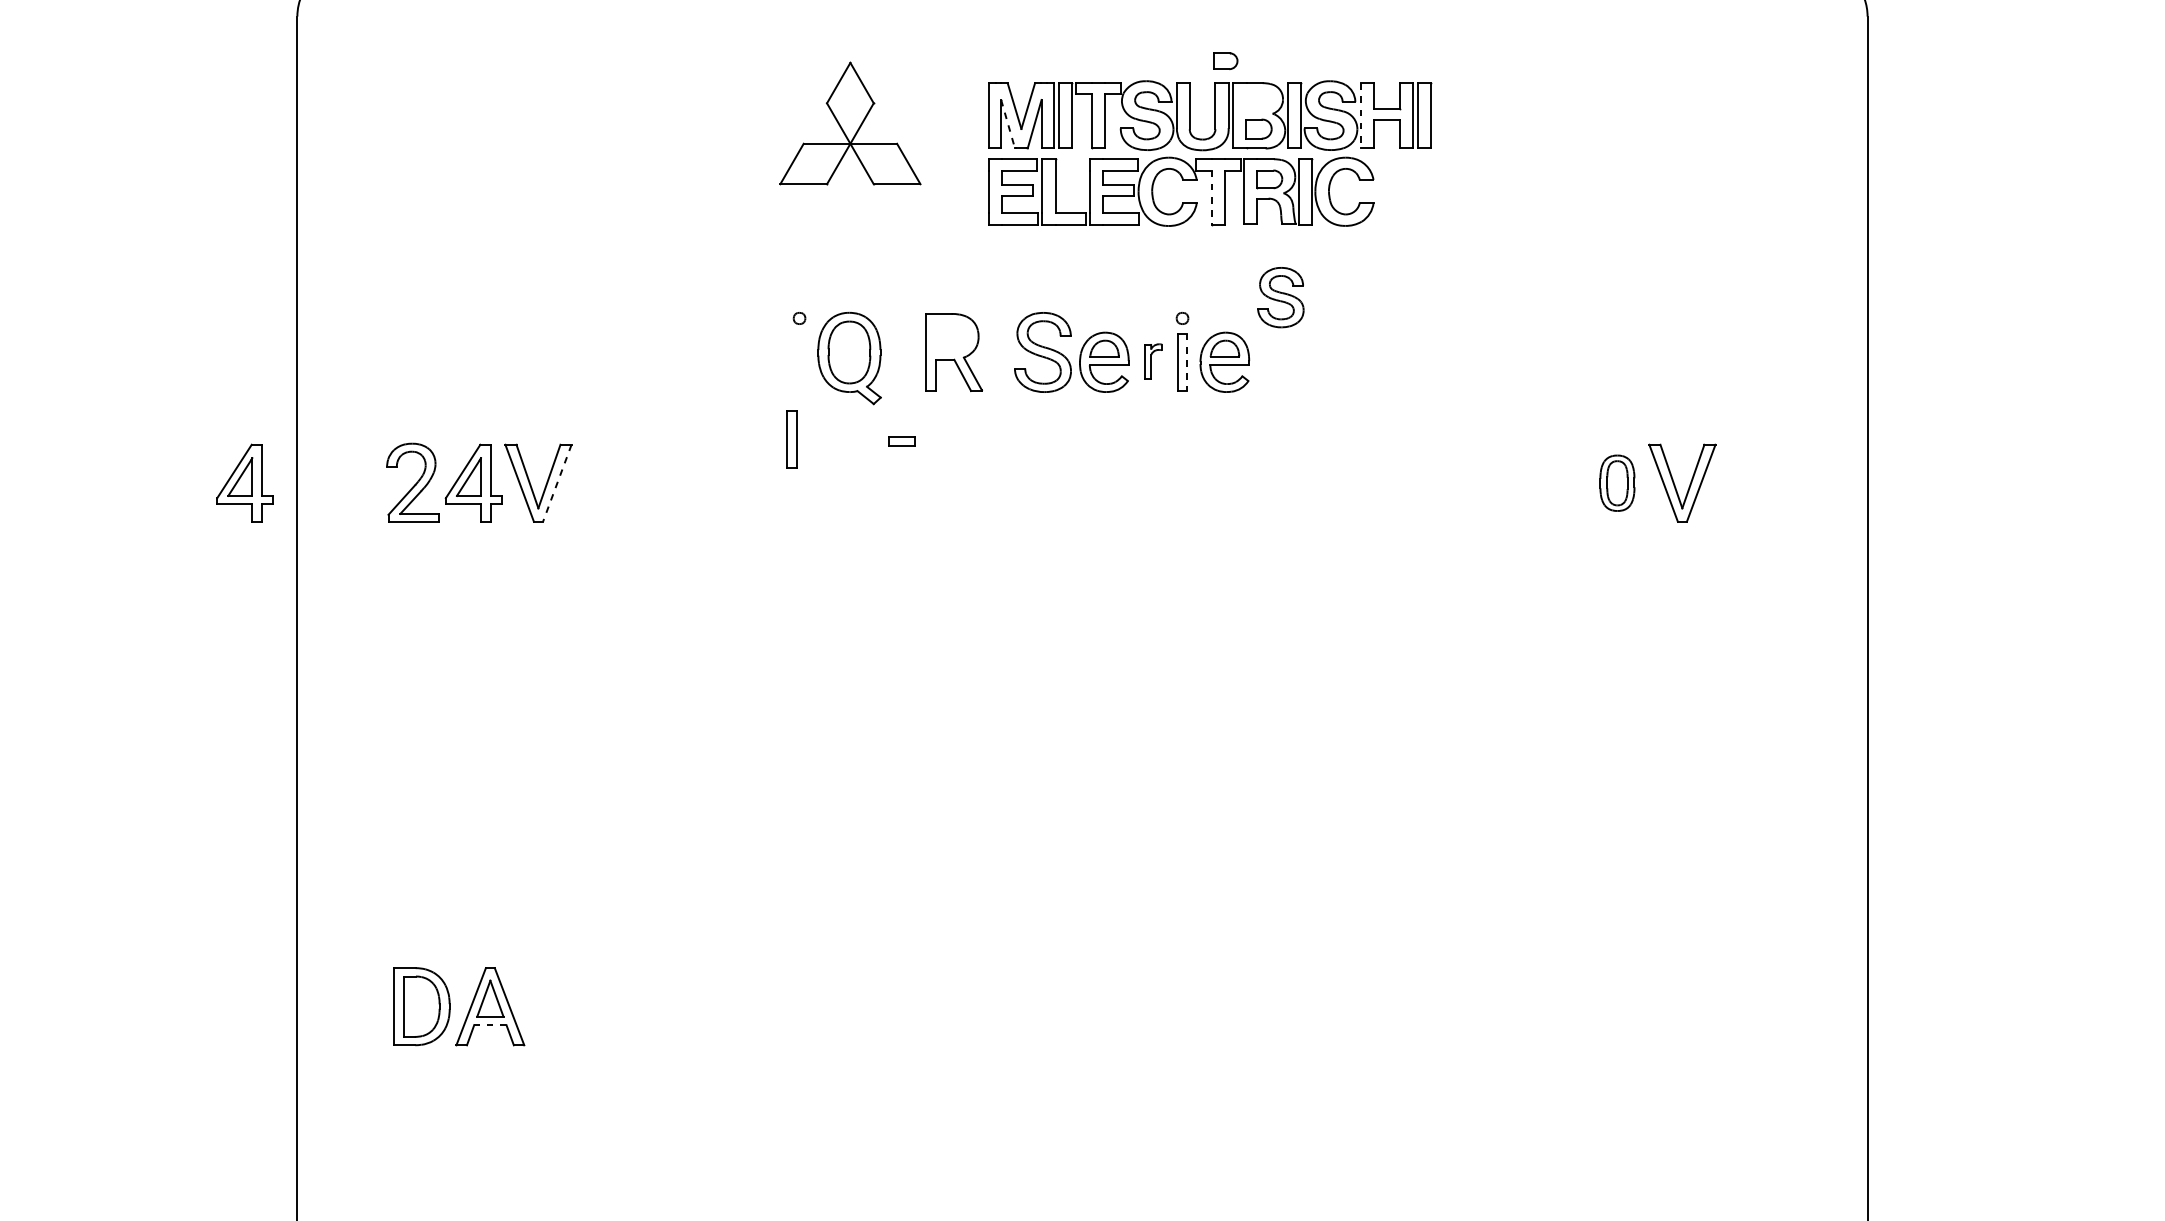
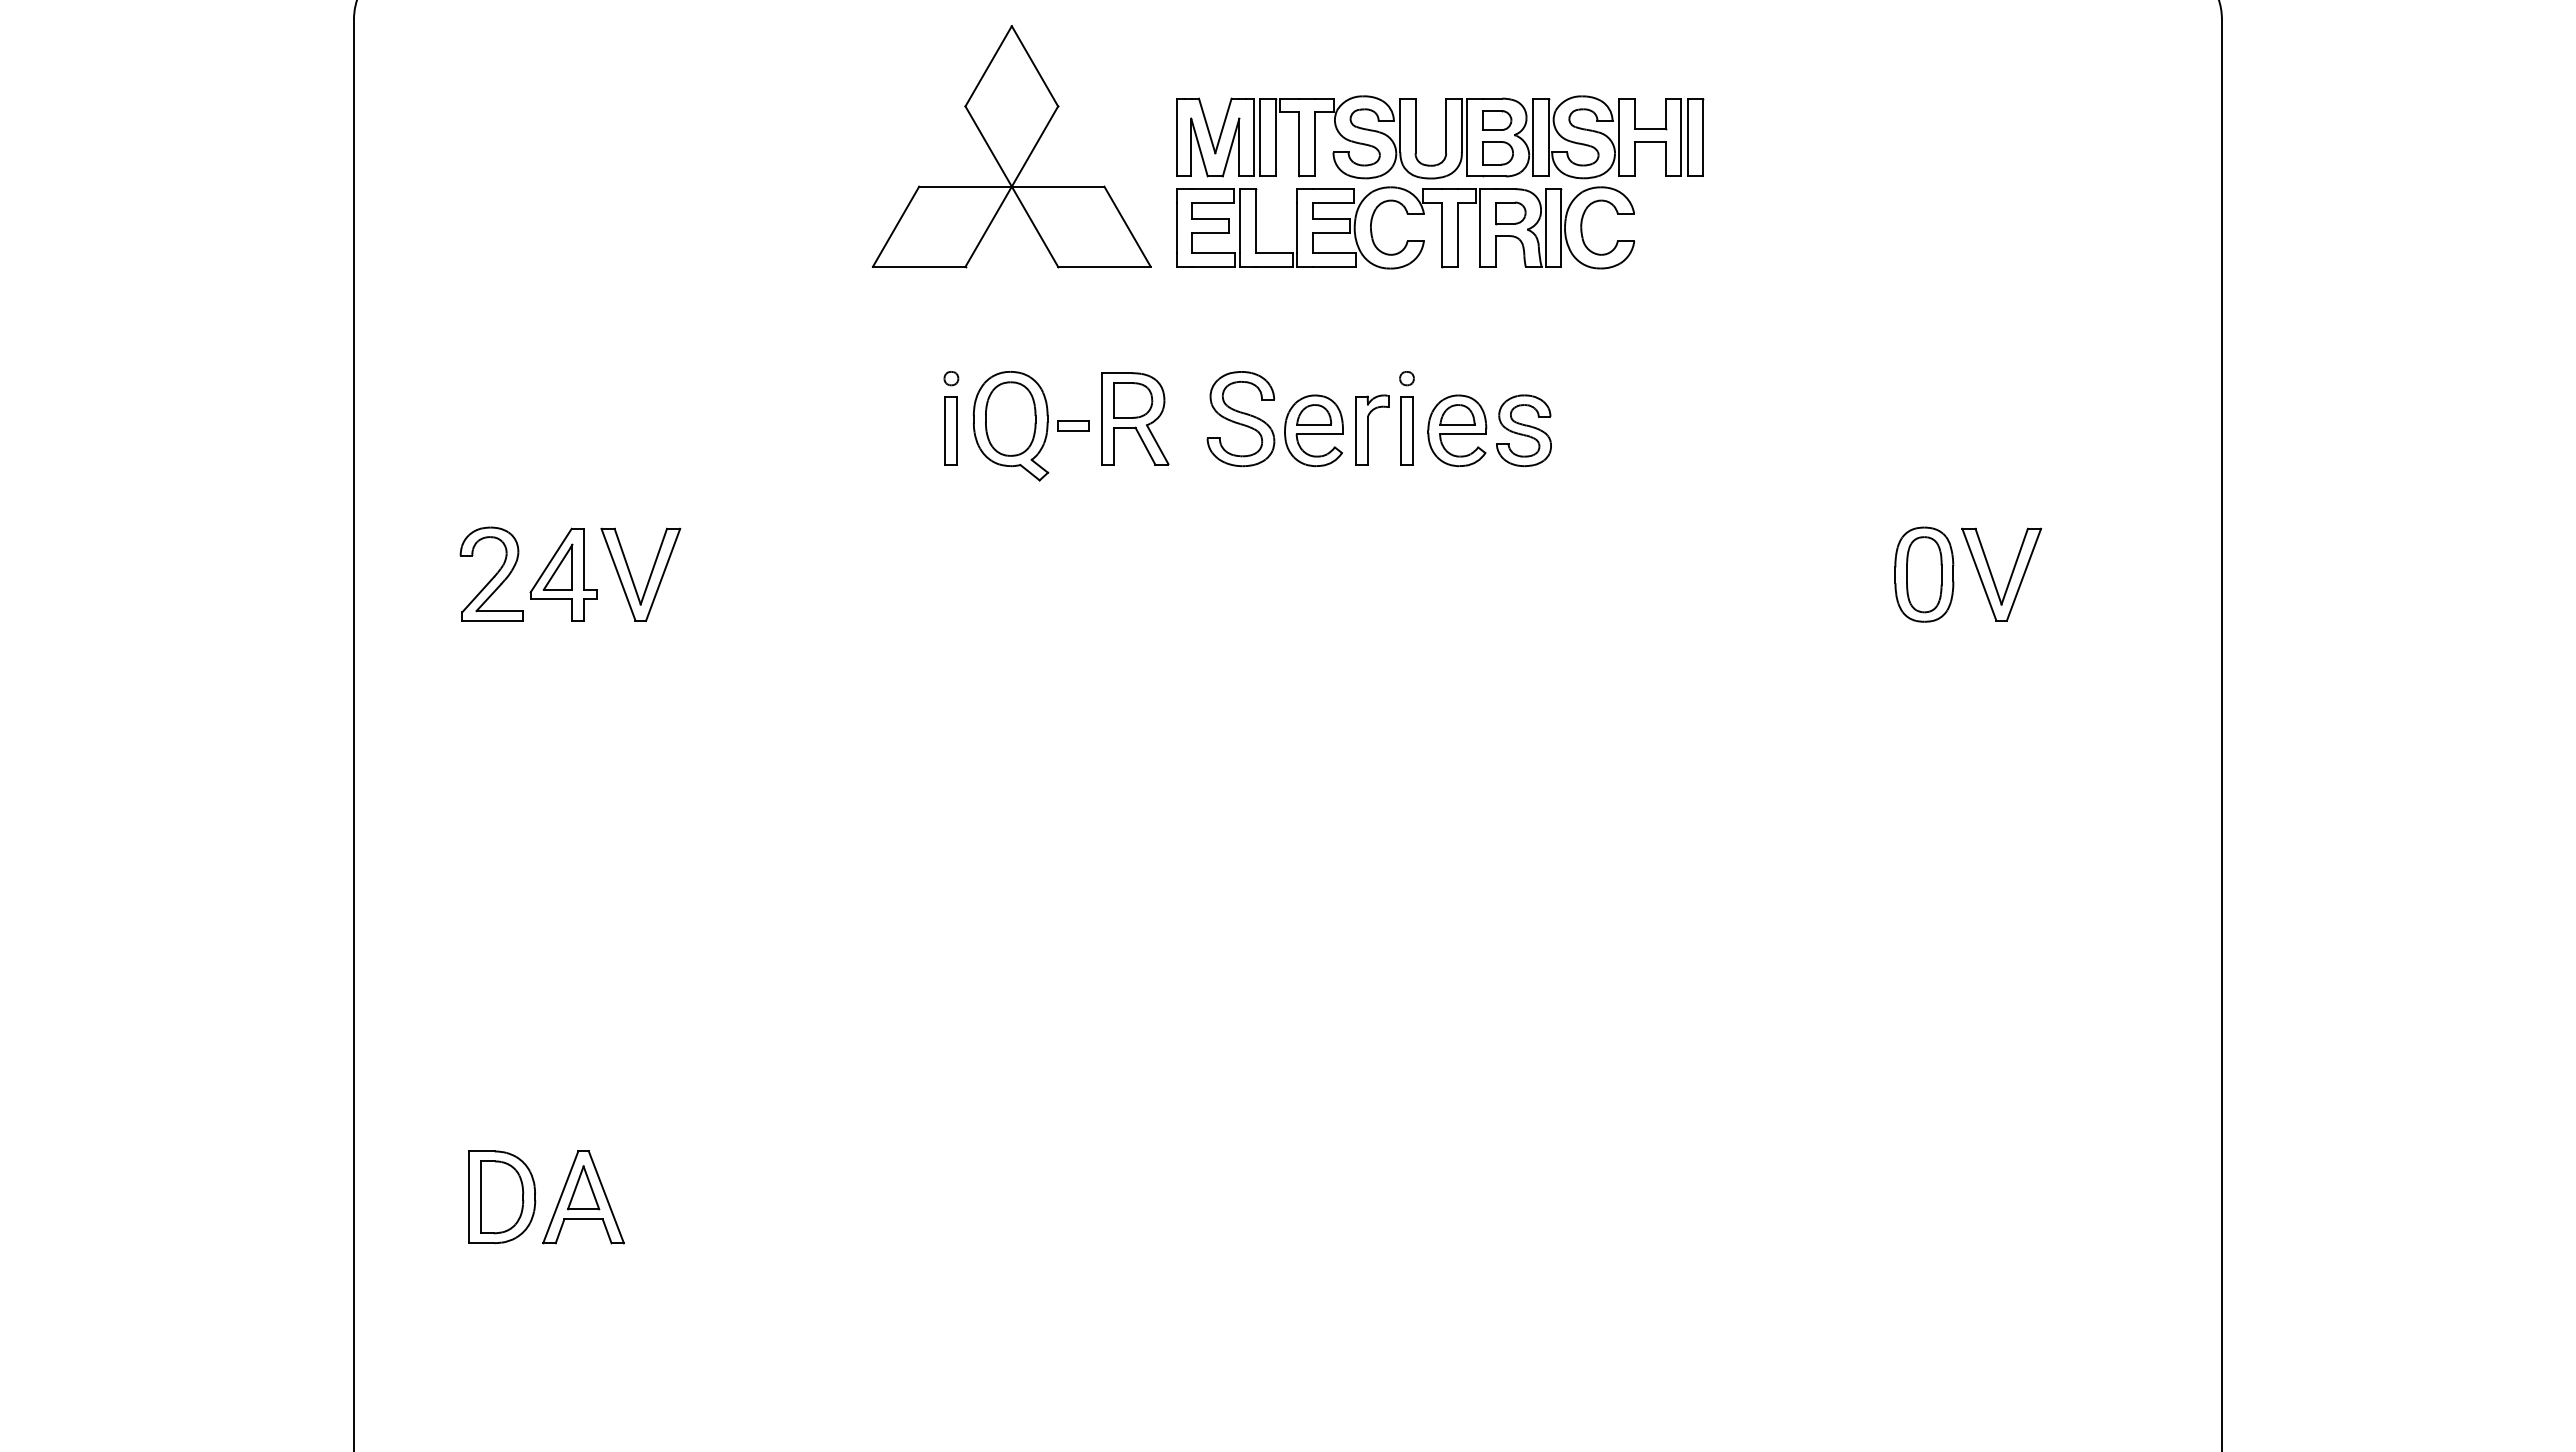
part: (1225, 61) -> (1497, 120), moved
line: (1361, 115) -> (1619, 137), dashed -> solid
part: (850, 123) -> (1011, 146), size x1.67
line: (1008, 124) -> (1199, 147), dashed -> solid
line: (1211, 198) -> (1441, 235), dashed -> solid
part: (1280, 297) -> (1523, 430), moved
part: (952, 336) -> (1133, 400), added
part: (1153, 361) -> (1372, 429), size x1.67
line: (1187, 362) -> (1412, 431), dashed -> solid
part: (791, 439) -> (950, 430), moved
part: (902, 441) -> (1073, 425), moved
part: (244, 483) -> (291, 574), removed
line: (557, 483) -> (663, 574), dashed -> solid
part: (1617, 483) -> (1924, 574), size x1.43
line: (490, 1025) -> (583, 1219), dashed -> solid

